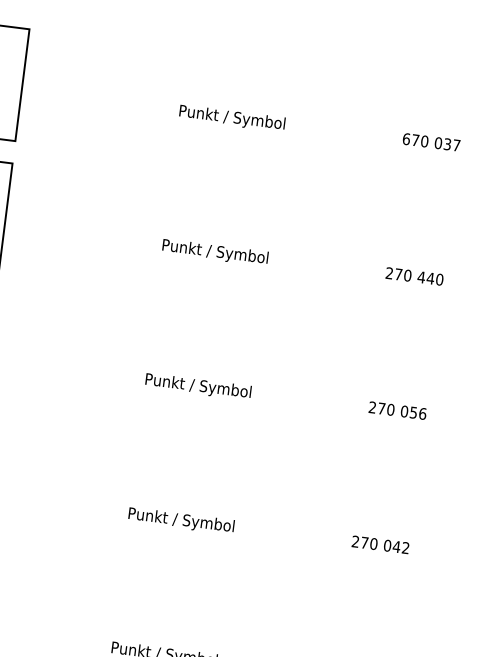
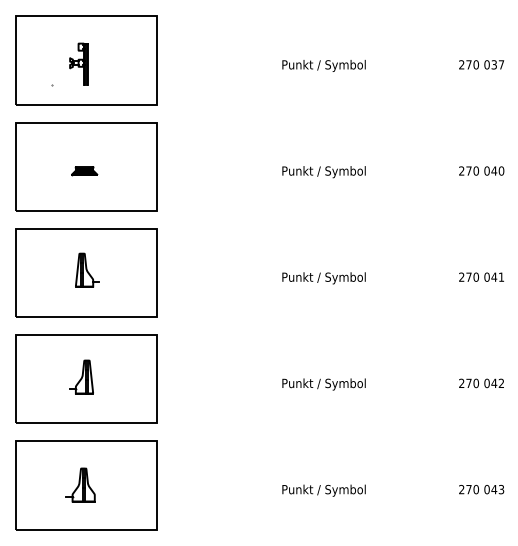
text: (406, 138) -> (461, 64), 670 -> 270
text: (420, 276) -> (486, 170), 440 -> 040
text: (417, 412) -> (497, 276), 056 -> 041

